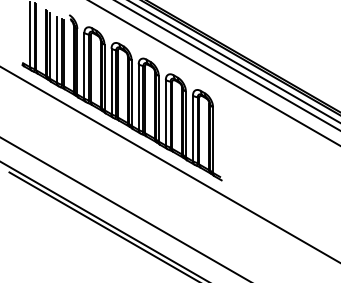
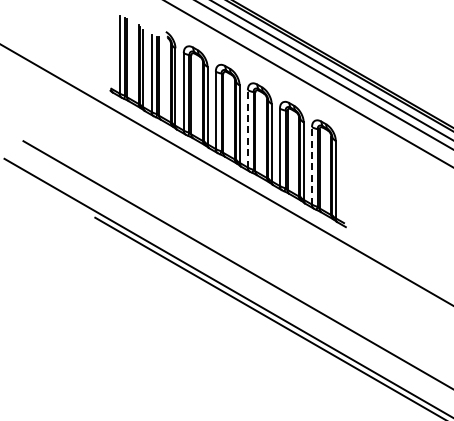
line: (138, 96) -> (247, 128), solid -> dashed
line: (192, 128) -> (311, 165), solid -> dashed

